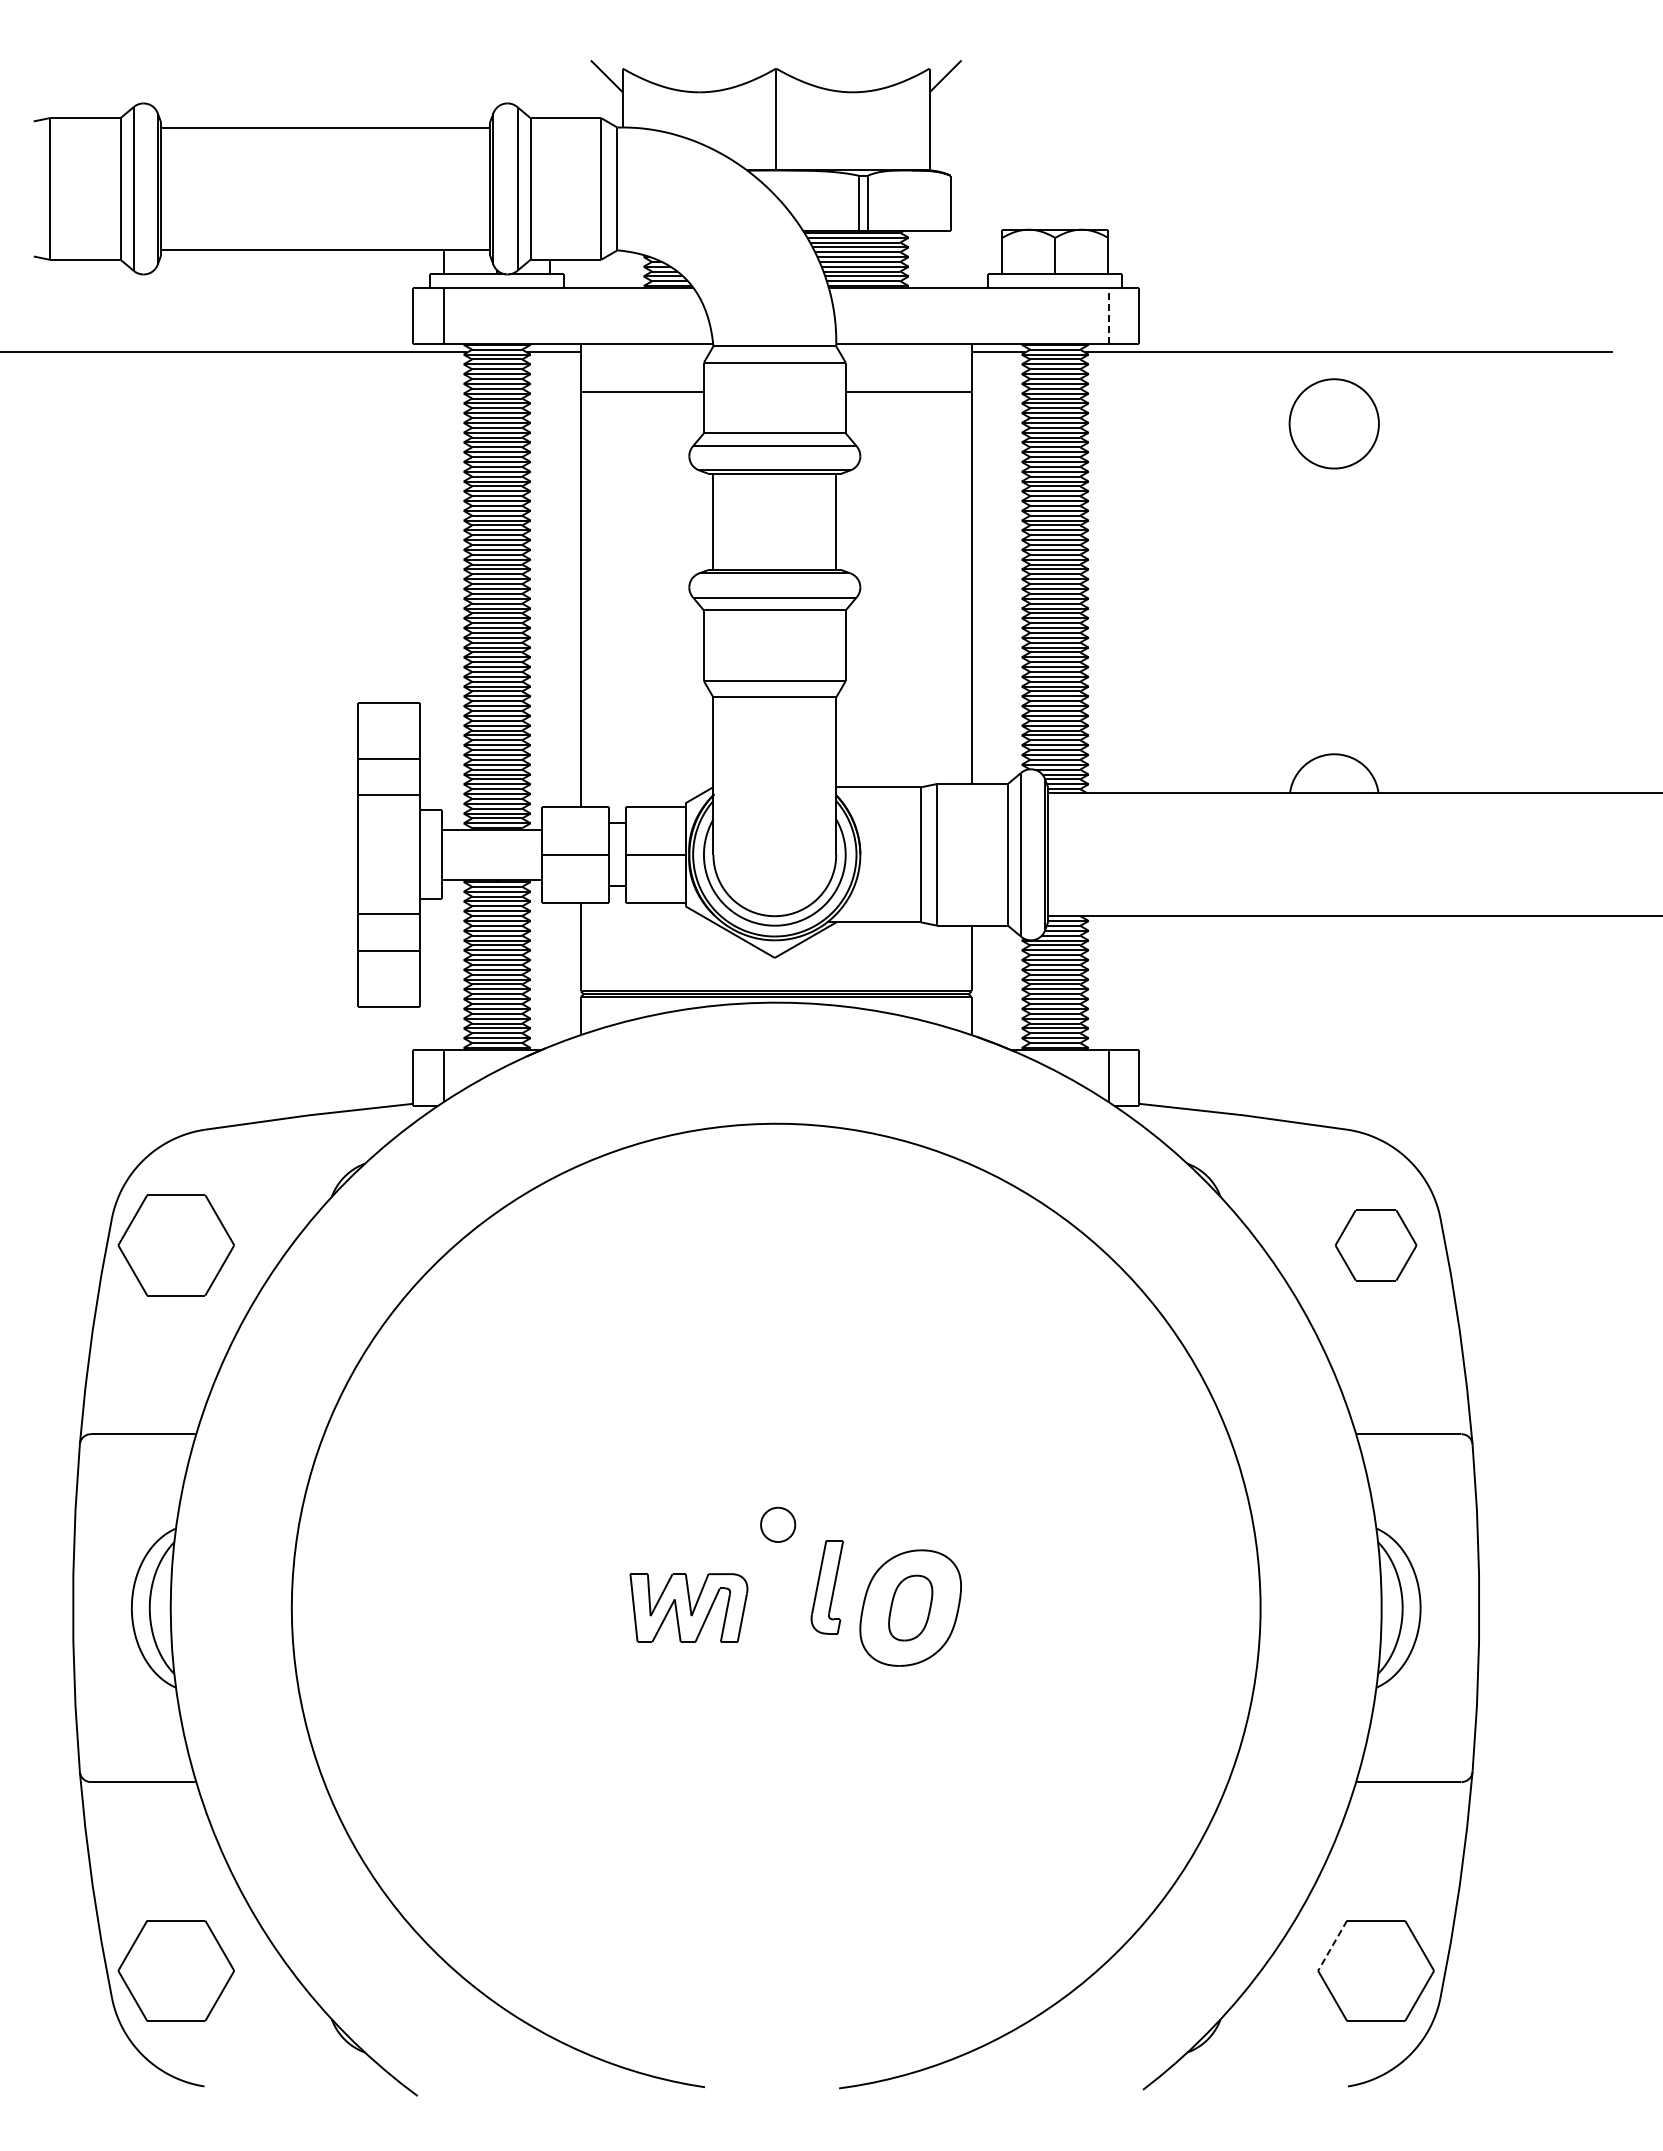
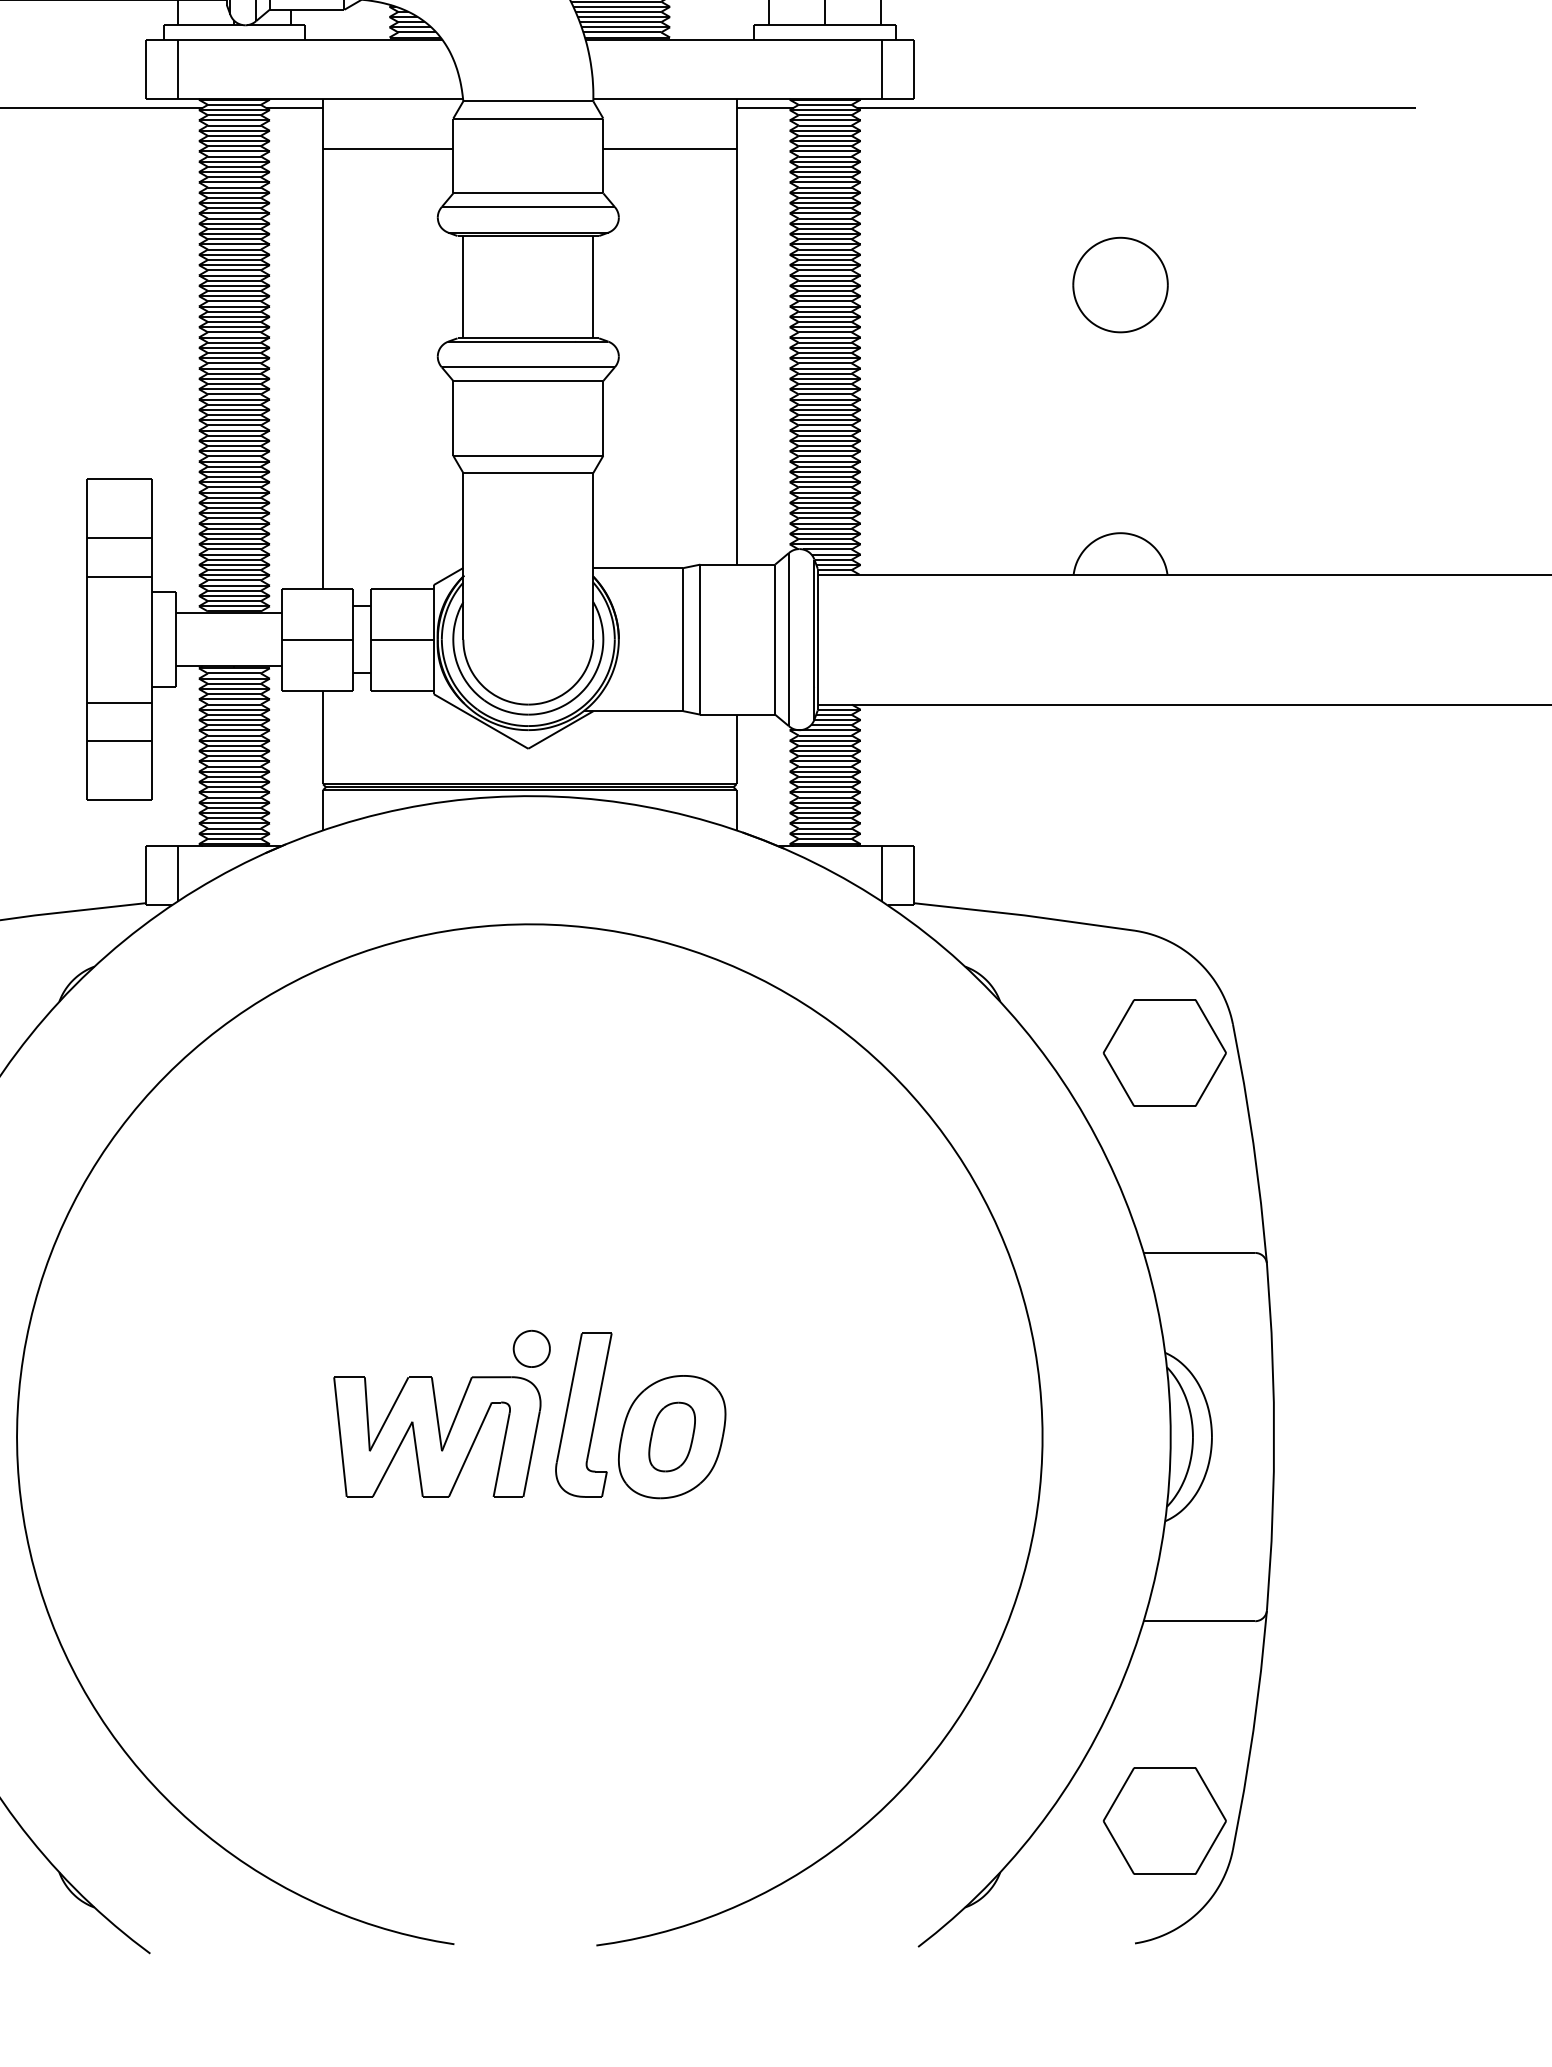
line: (1108, 316) -> (881, 69), dashed -> solid
part: (1333, 423) -> (1119, 284), moved
part: (1375, 1245) -> (1164, 1053), size x1.43
part: (827, 1587) -> (584, 1415), size x1.67
part: (688, 1607) -> (436, 1436), size x1.67
line: (1332, 1945) -> (1118, 1794), dashed -> solid

